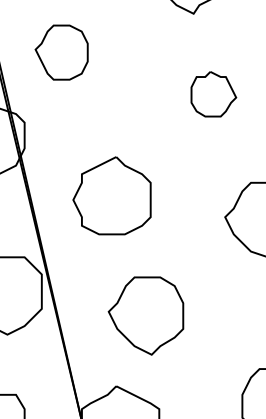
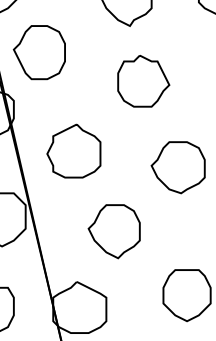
part: (60, 52) -> (38, 52), size x1.43
part: (213, 94) -> (143, 81), size x1.67
part: (144, 315) -> (113, 231), moved

